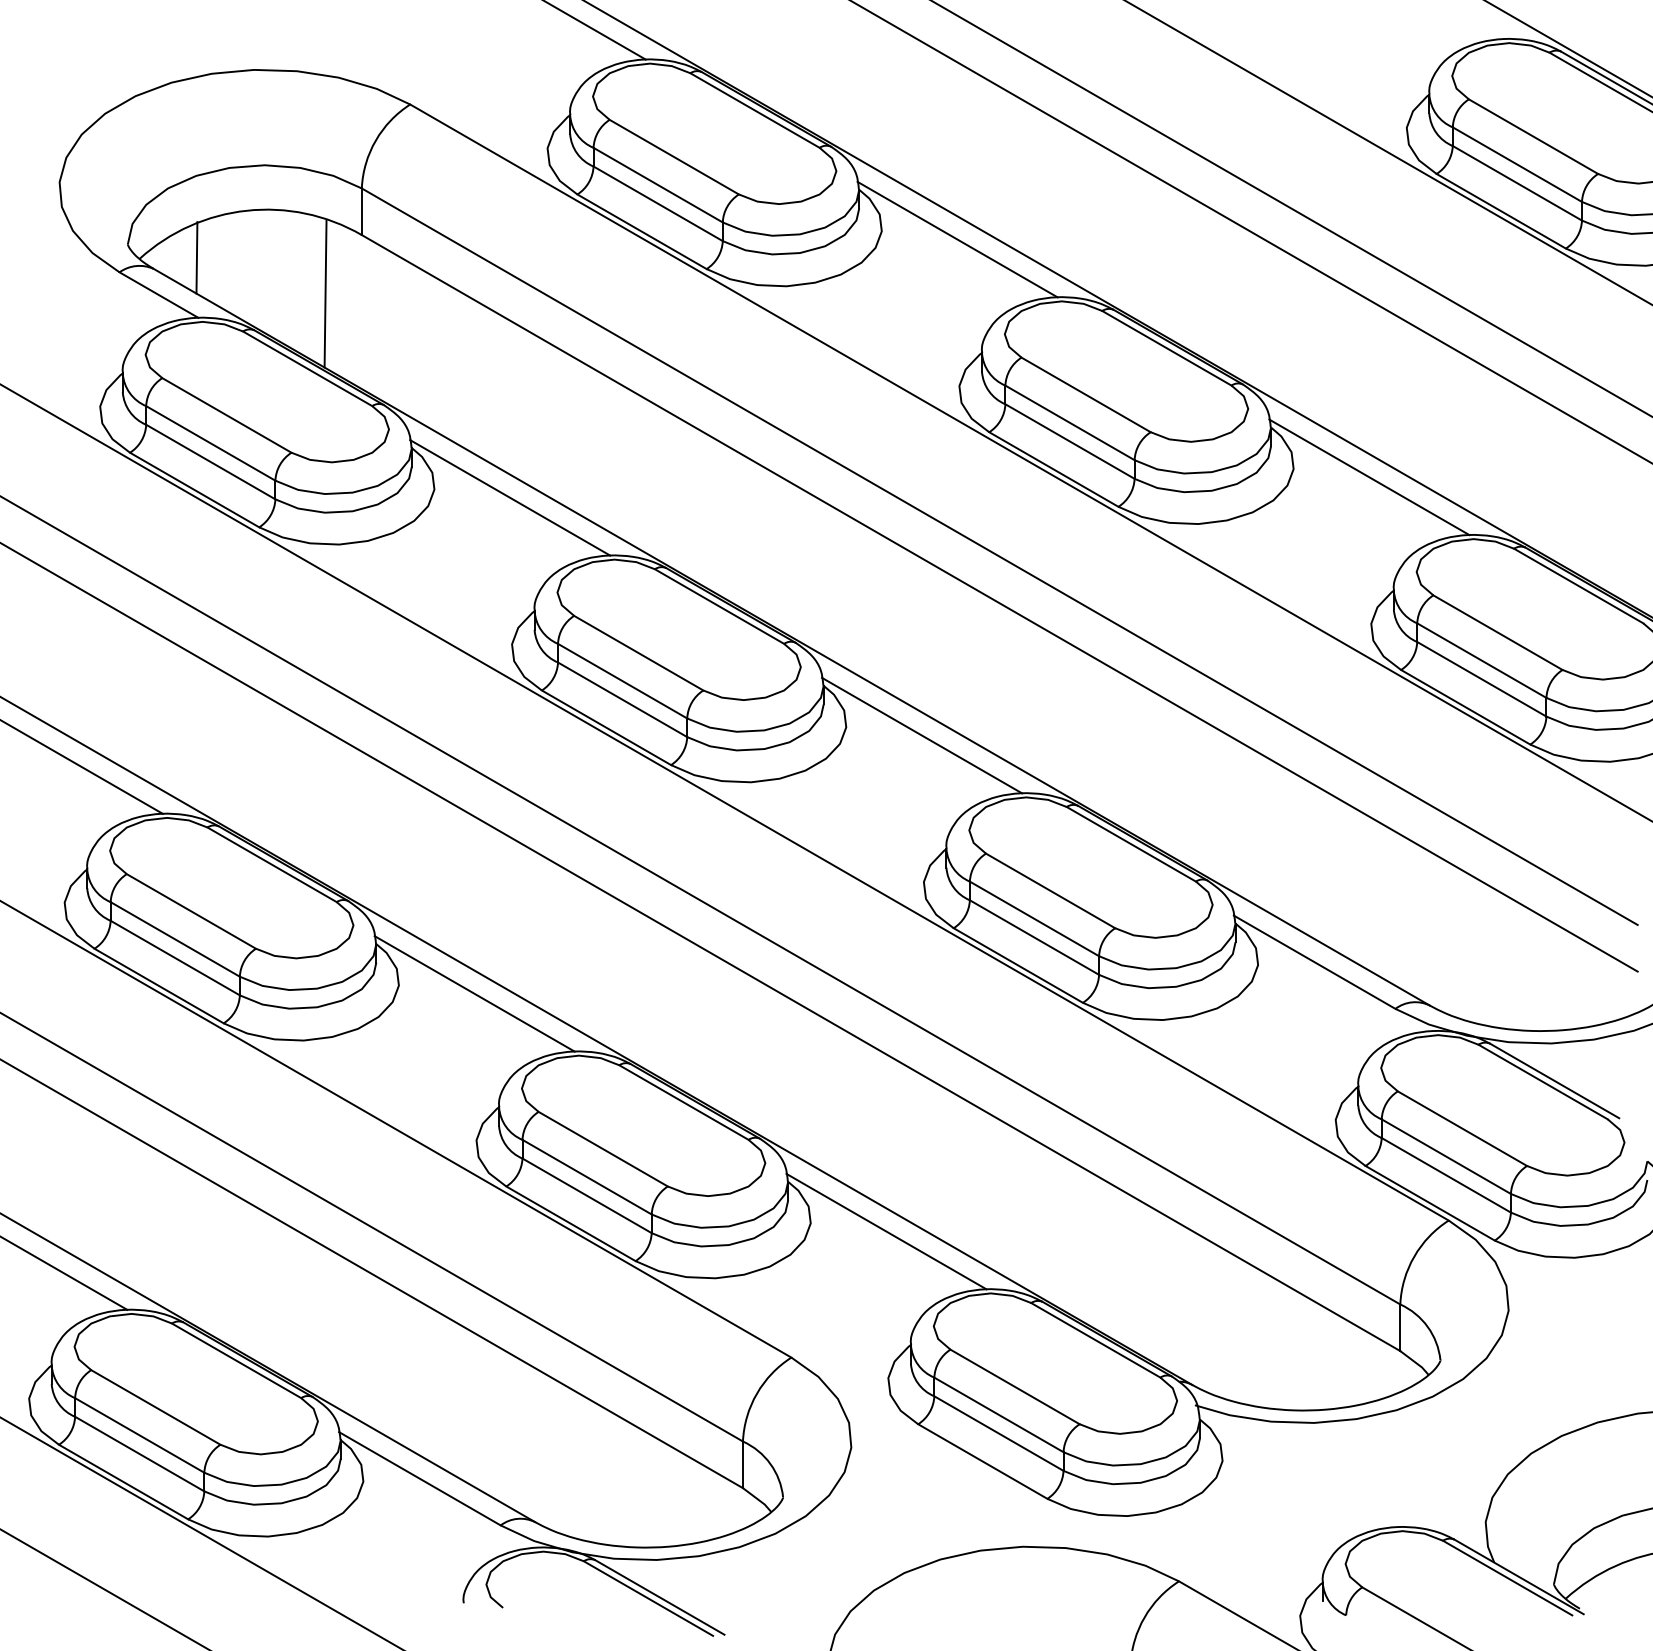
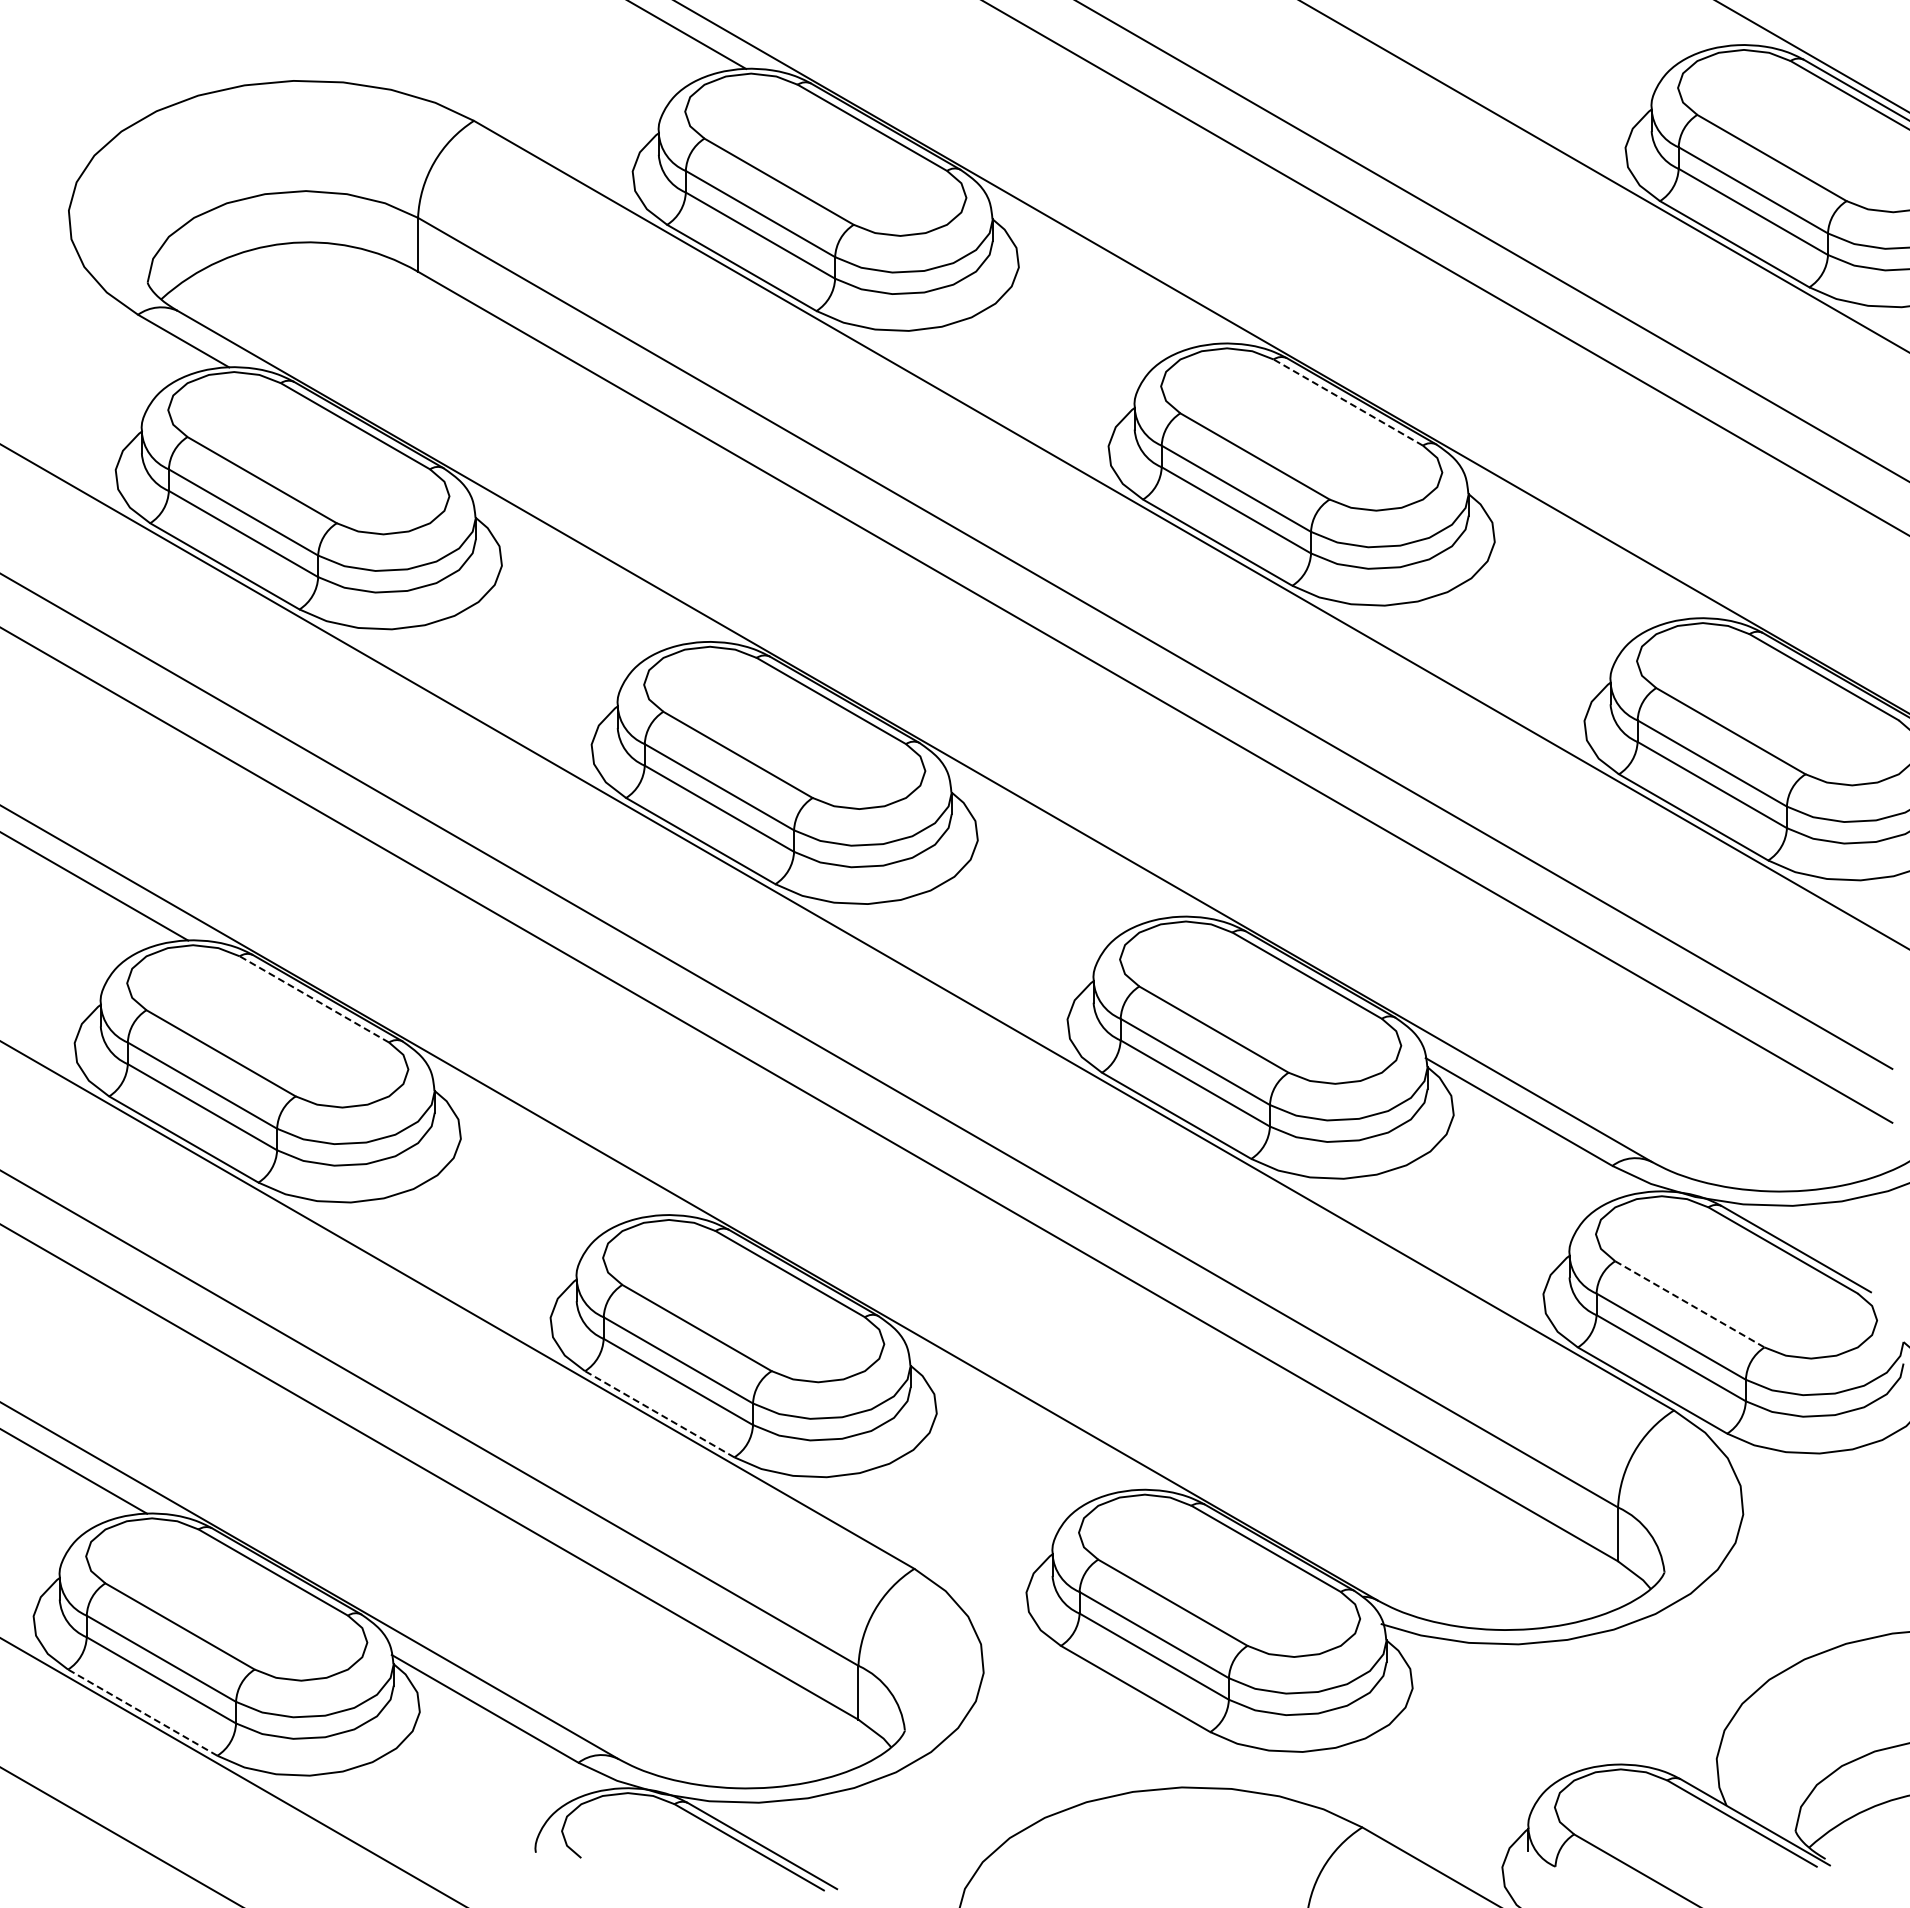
line: (957, 239) -> (1106, 276), removed
line: (196, 257) -> (227, 297), removed
line: (325, 293) -> (376, 339), removed
line: (1166, 348) -> (1347, 402), solid -> dashed
line: (1368, 477) -> (1581, 551), removed
line: (510, 497) -> (589, 575), removed
line: (922, 735) -> (1065, 849), removed
line: (272, 864) -> (314, 999), solid -> dashed
line: (474, 993) -> (548, 1148), removed
line: (1463, 1128) -> (1690, 1304), solid -> dashed
line: (570, 1224) -> (659, 1414), solid -> dashed
line: (885, 1231) -> (1023, 1423), removed
line: (123, 1481) -> (142, 1712), solid -> dashed

